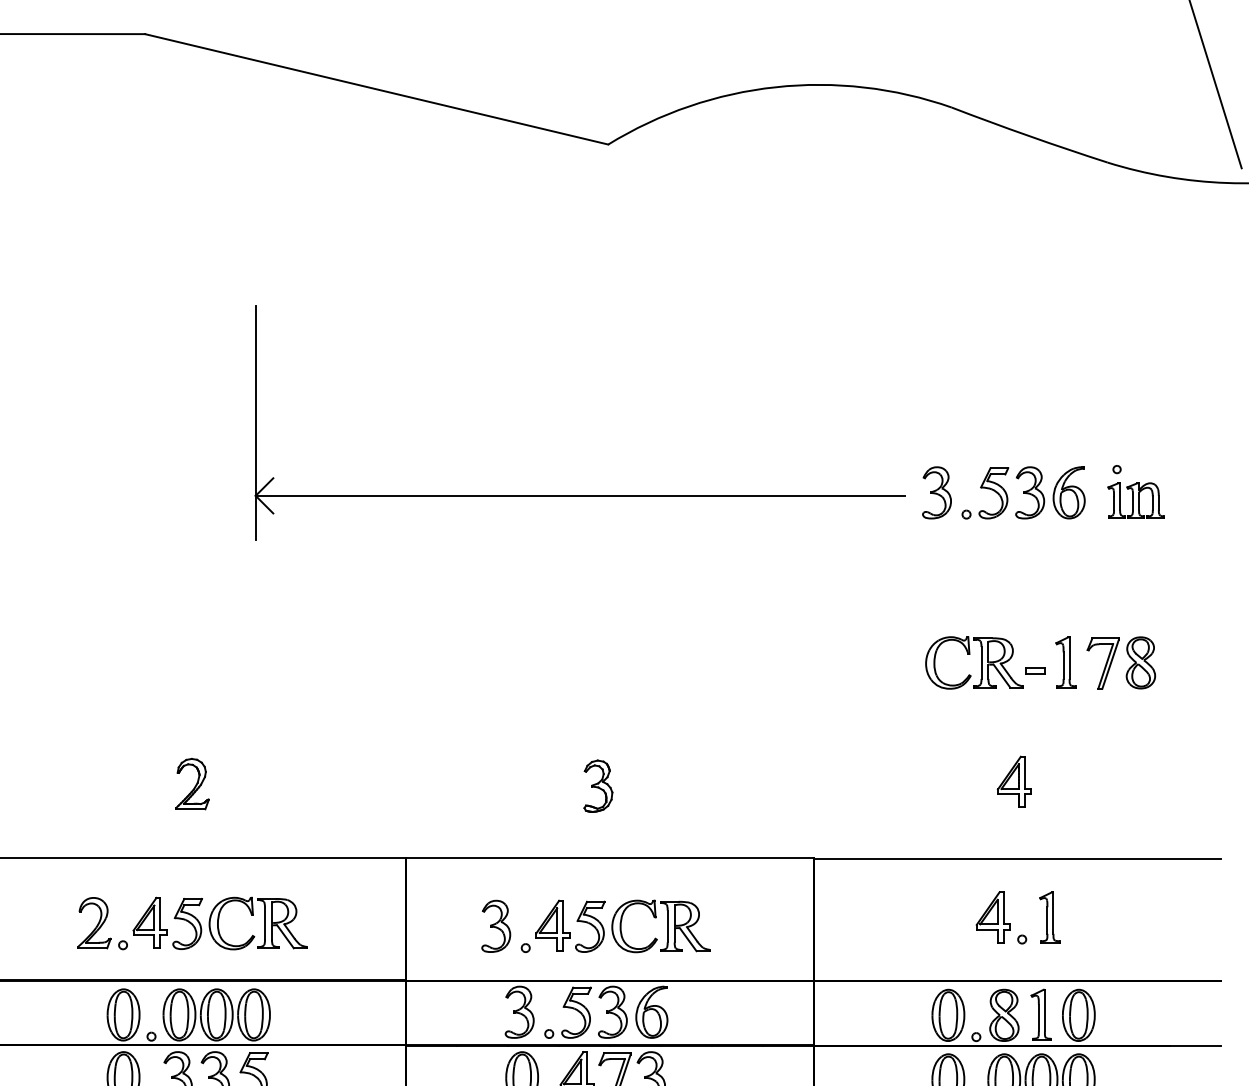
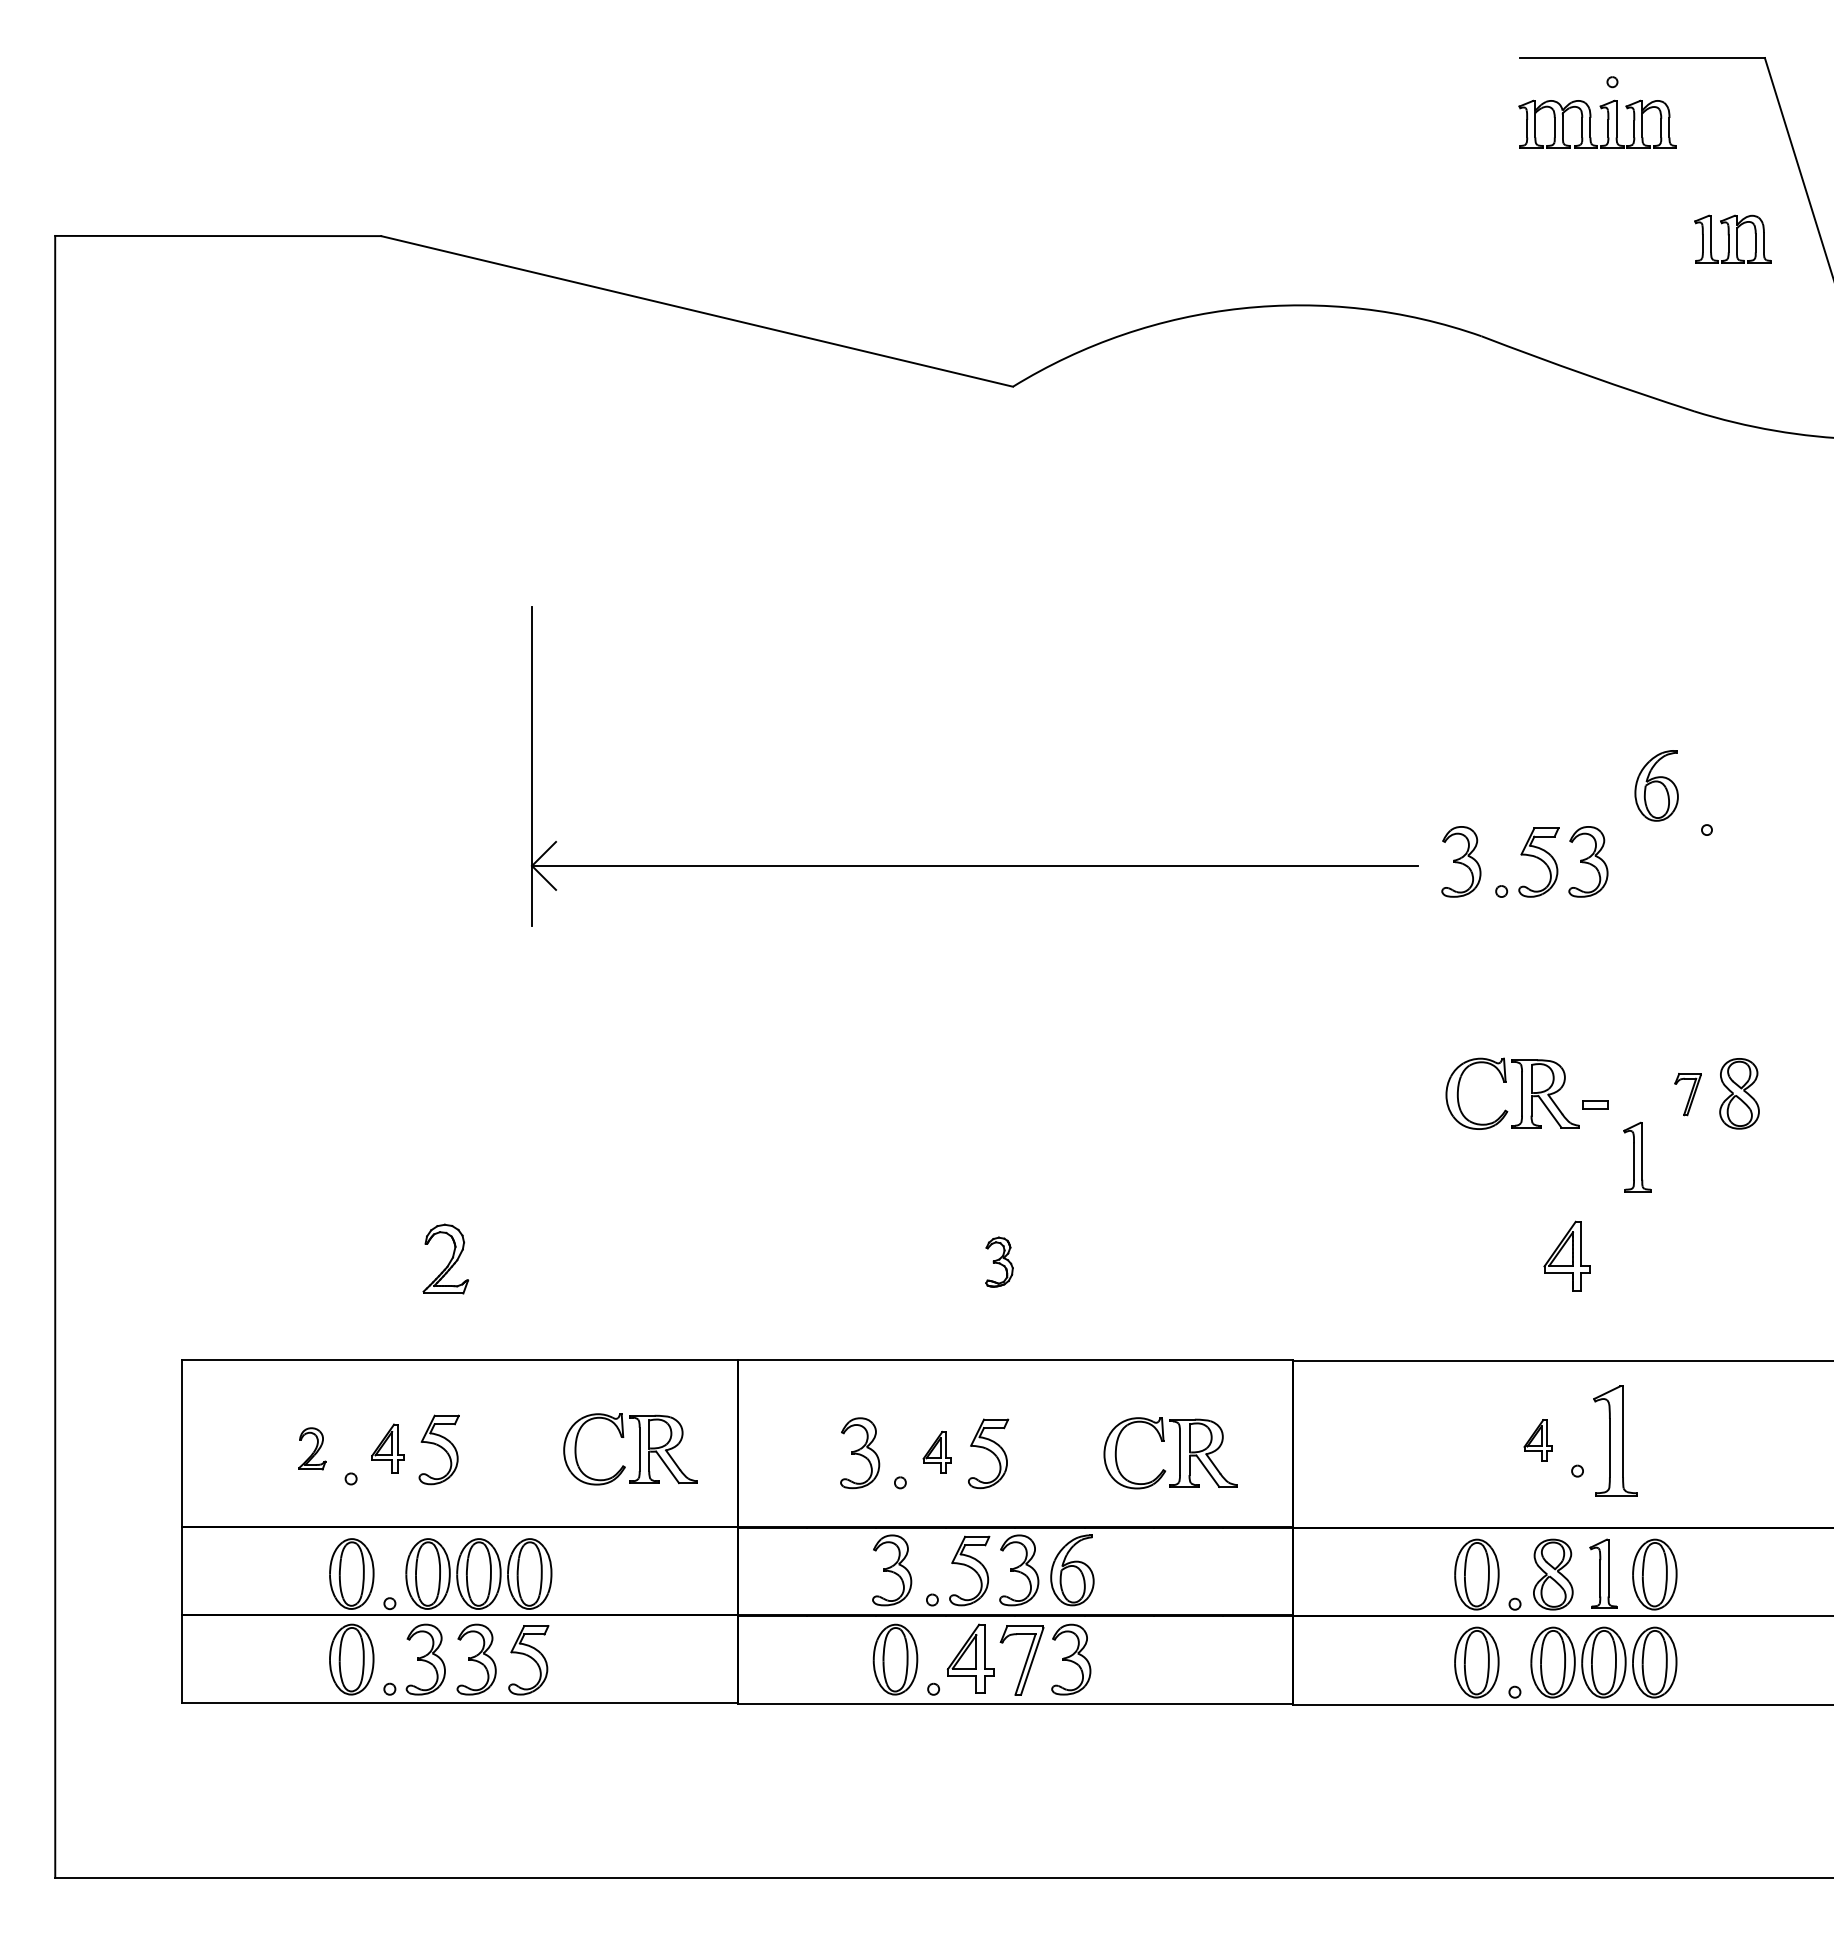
part: (1069, 492) -> (1656, 785), moved
part: (1135, 499) -> (1732, 238), moved
part: (1066, 661) -> (1637, 1156), moved
part: (1102, 663) -> (1687, 1094), size x0.6
part: (598, 786) -> (999, 1262), size x0.7
part: (992, 917) -> (1537, 1440), size x0.6
part: (1049, 917) -> (1615, 1440), size x1.6
part: (94, 922) -> (312, 1448), size x0.6
part: (149, 922) -> (387, 1448), size x0.7
part: (264, 923) -> (639, 1449), moved
part: (552, 925) -> (936, 1452), size x0.6
part: (667, 926) -> (1179, 1453), moved

